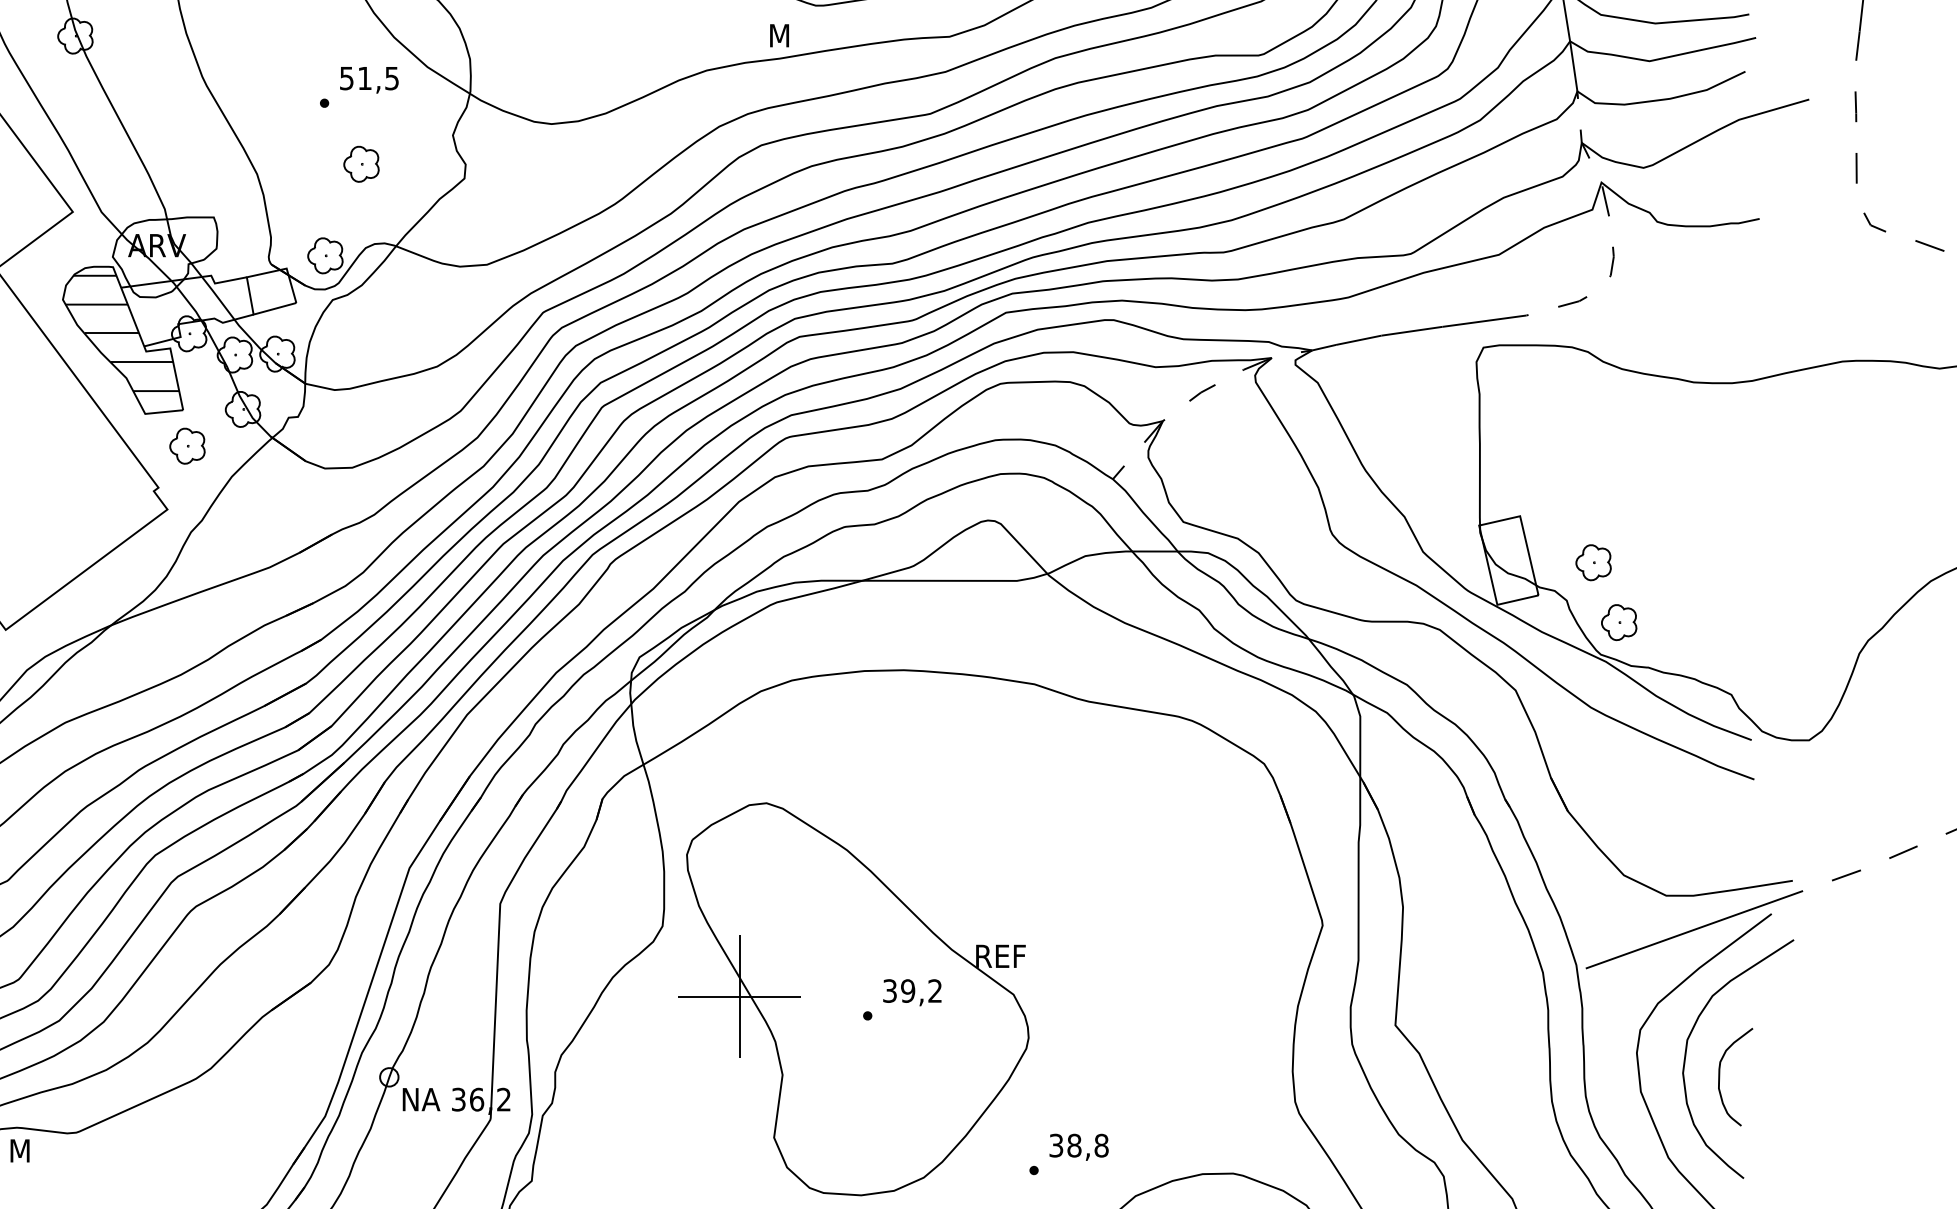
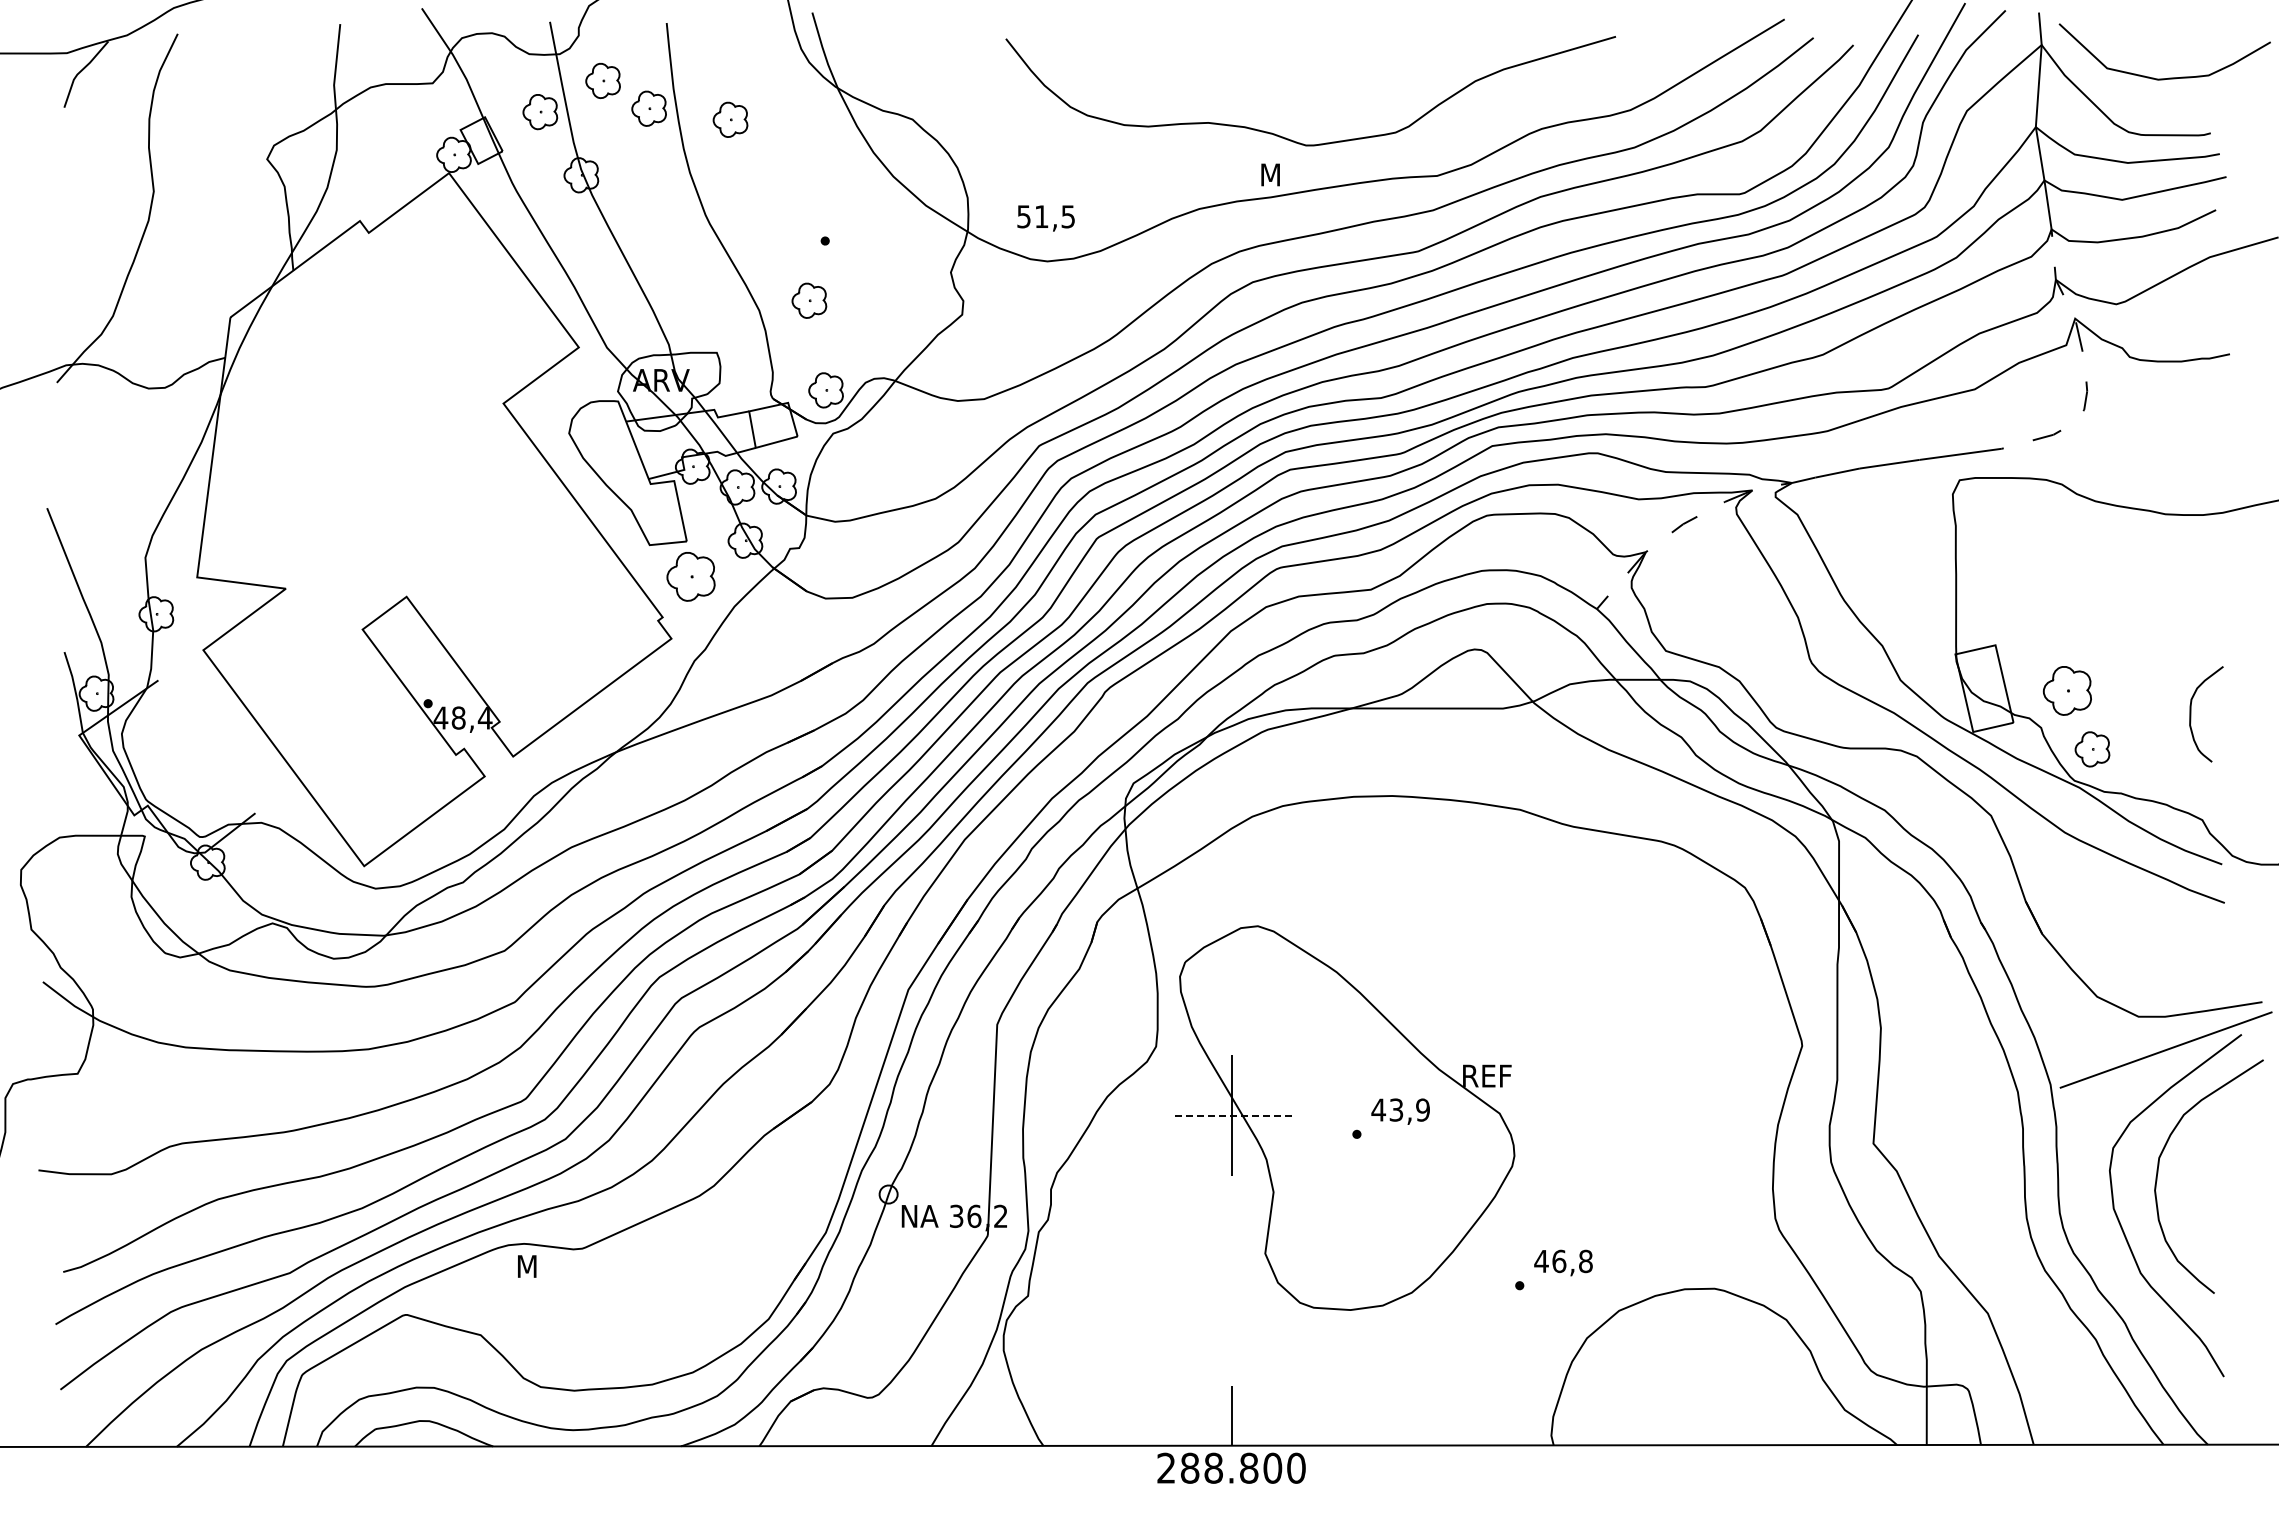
text: (368, 80) -> (1045, 218), moved
part: (361, 164) -> (809, 300), moved
hatch: (121, 332) -> (626, 465), removed
part: (186, 445) -> (690, 576), size x1.4
part: (1593, 562) -> (2067, 690), size x1.4
text: (912, 990) -> (1400, 1109), 39,2 -> 43,9
line: (739, 996) -> (1231, 1115), solid -> dashed
curve: (1720, 1077) -> (2191, 714), moved
text: (1065, 1145) -> (1550, 1261), 38,8 -> 46,8

